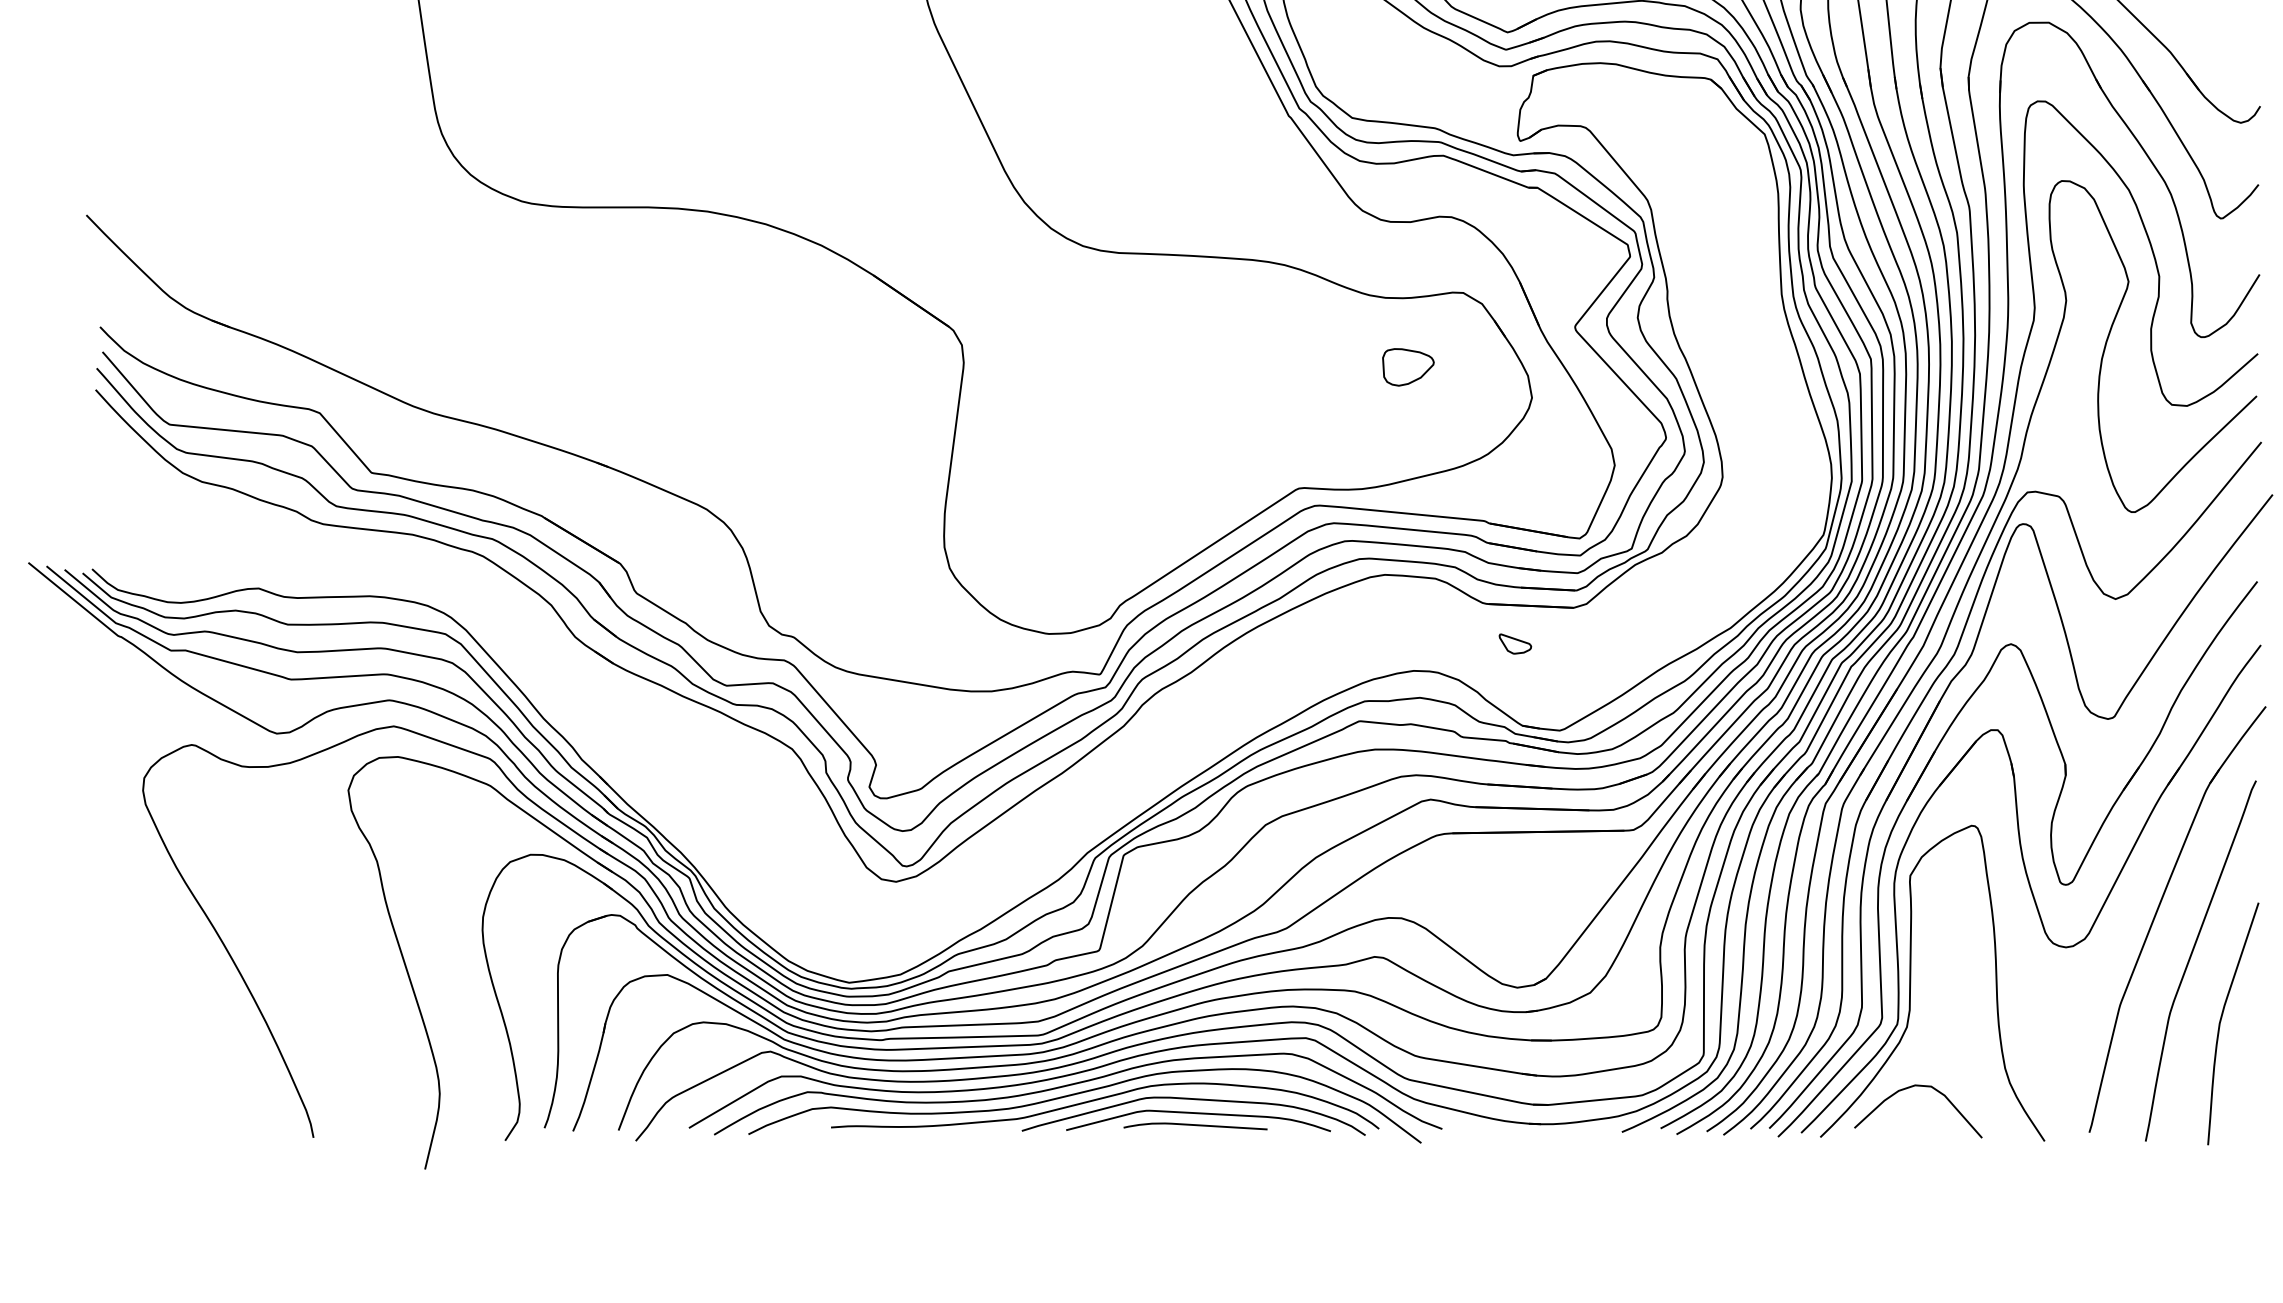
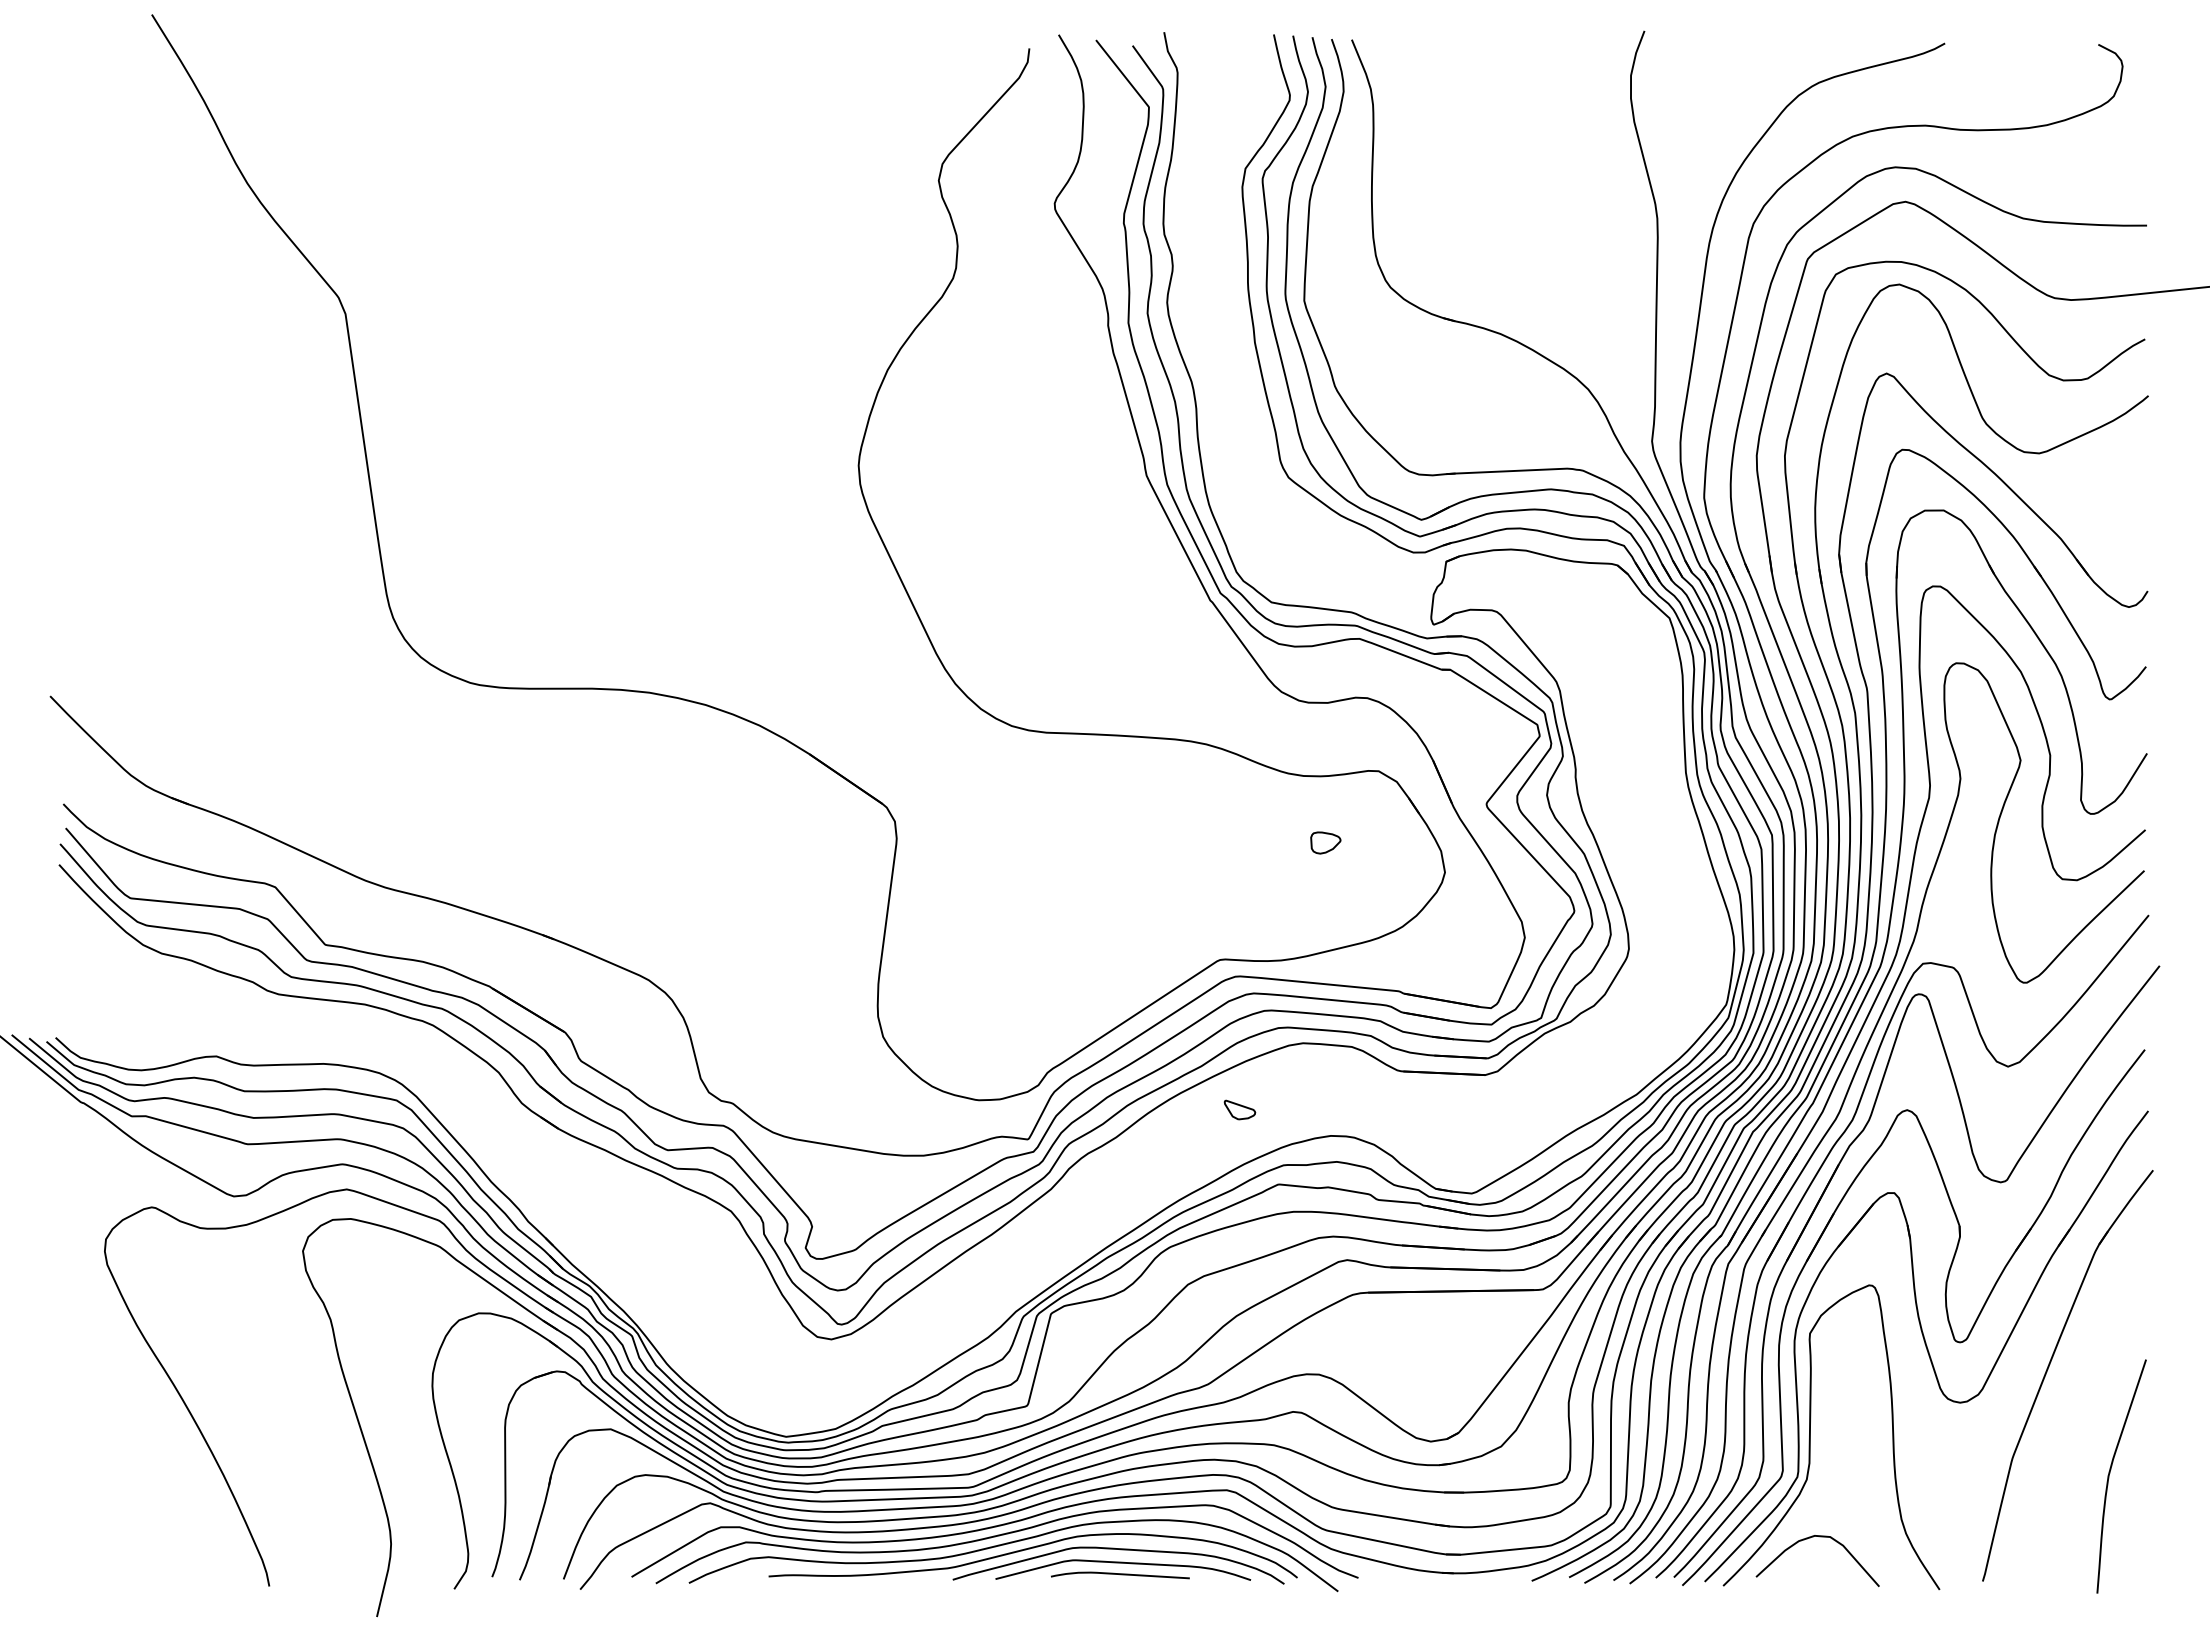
part: (1408, 366) -> (1325, 842), size x0.6
part: (1514, 643) -> (1239, 1109), moved
curve: (2191, 956) -> (2081, 1411), removed

